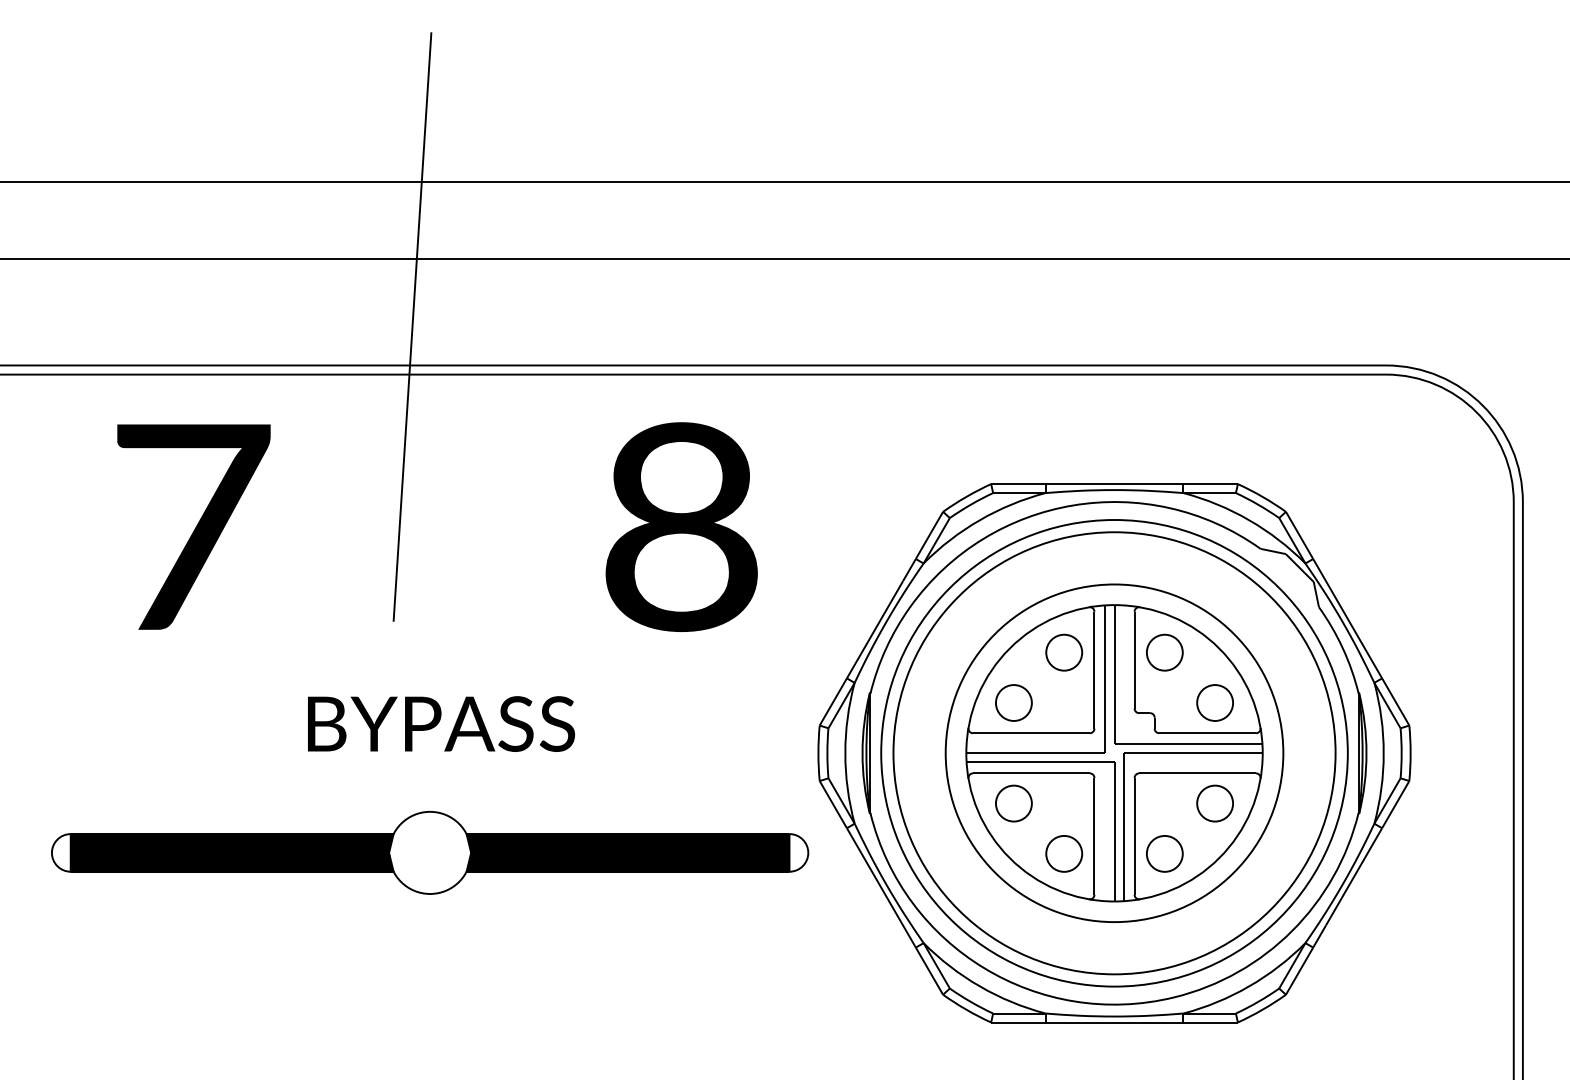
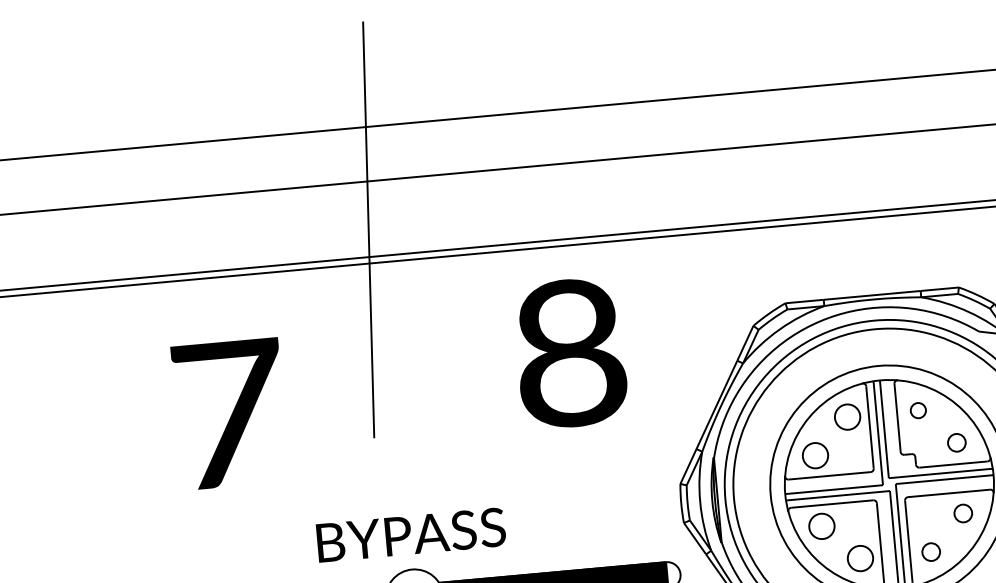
text: (193, 526) -> (230, 413), moved
part: (1164, 652) -> (918, 410), size x0.6
part: (1214, 702) -> (956, 442), size x0.7
text: (441, 723) -> (411, 534), moved
part: (1214, 803) -> (962, 513), size x0.7
part: (1164, 853) -> (930, 551), size x0.7

